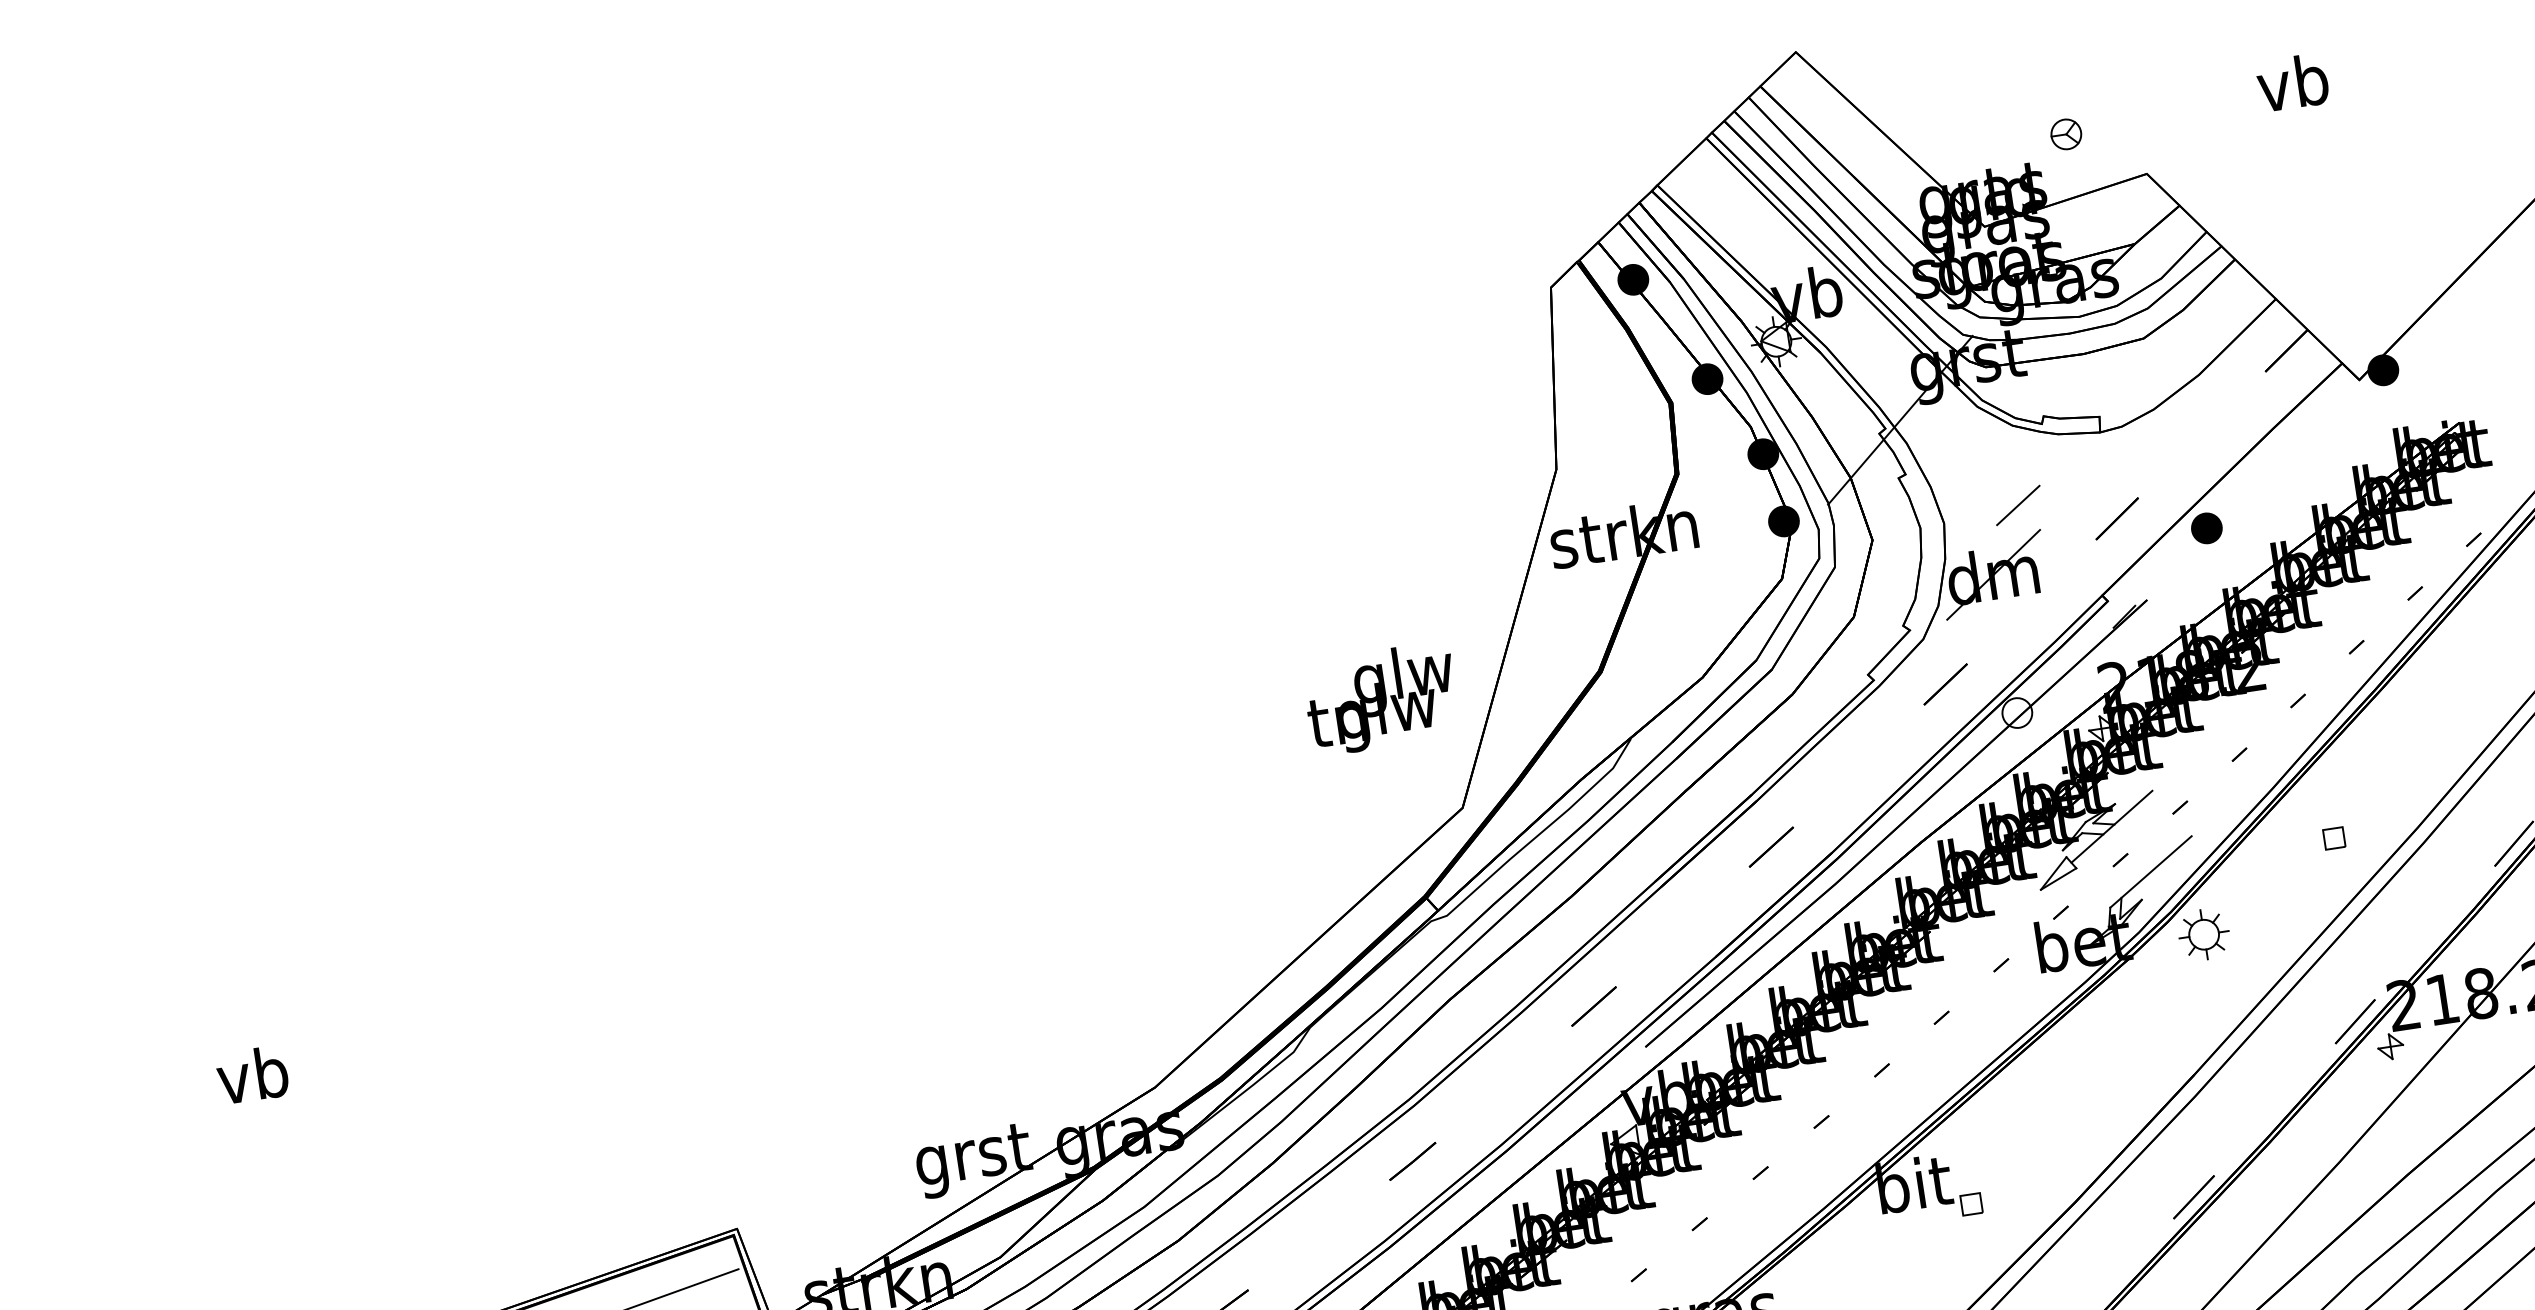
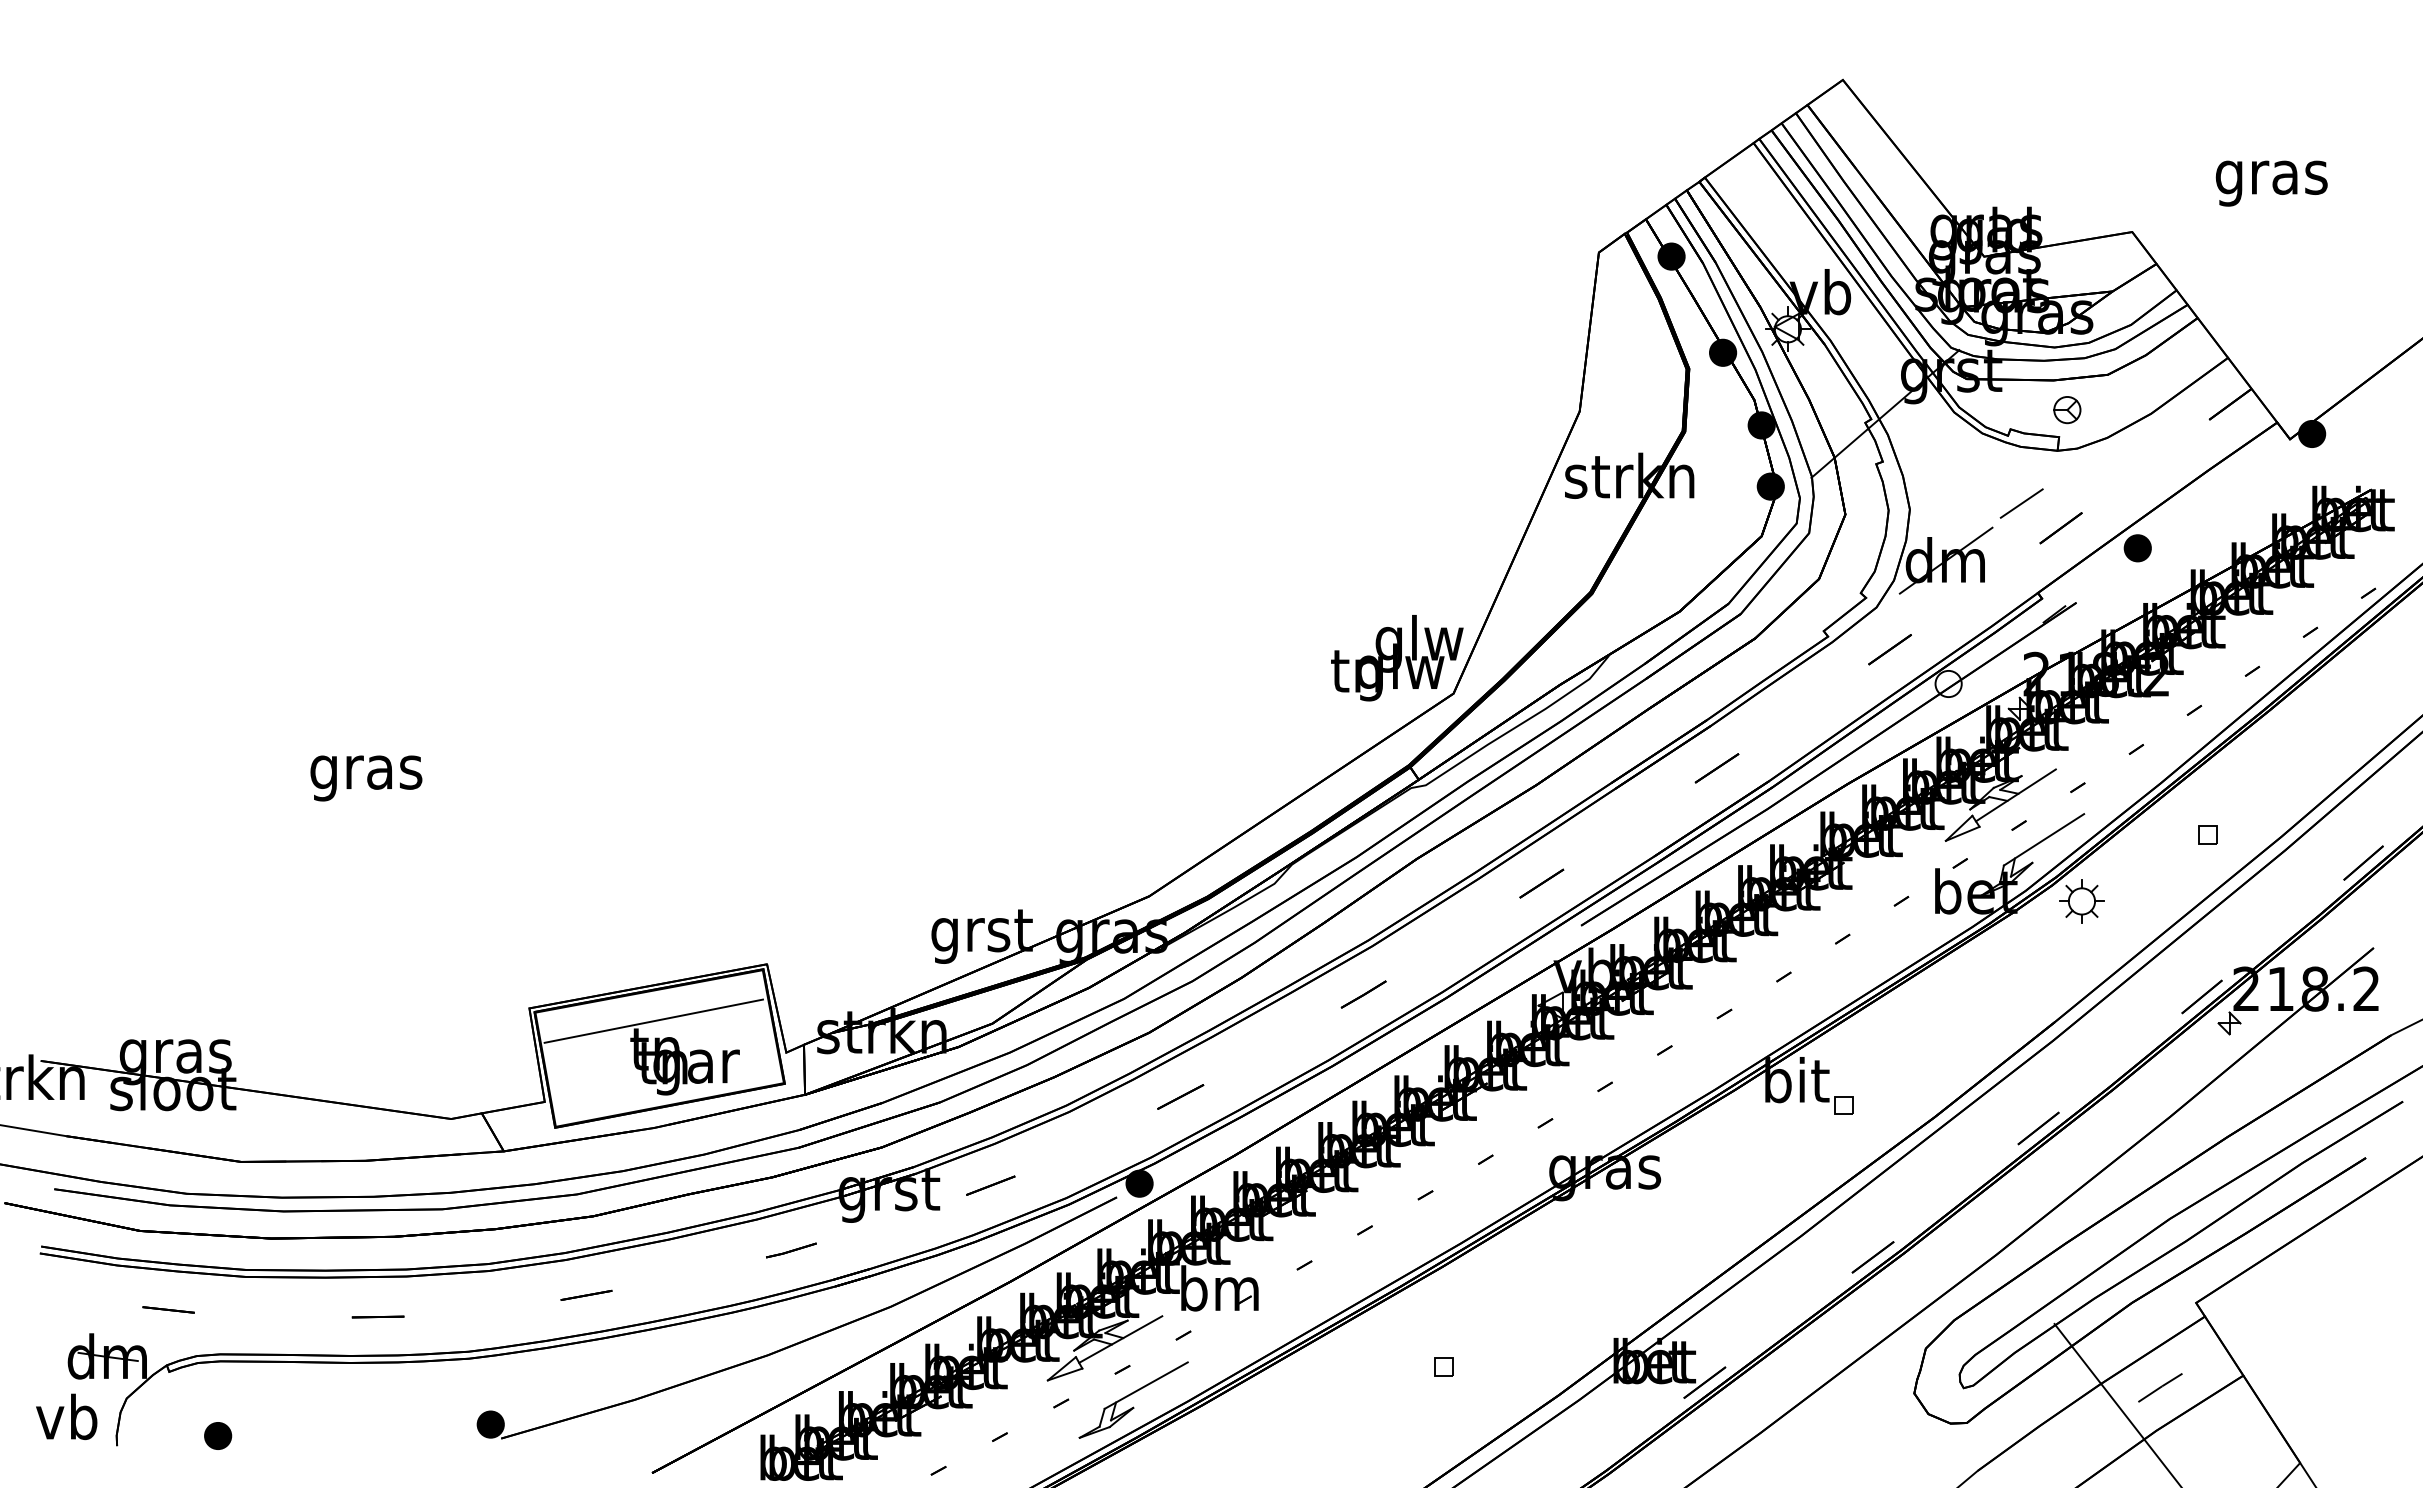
text: (2294, 88) -> (2271, 177), vb -> gras
part: (2066, 134) -> (2067, 410), moved
line: (2017, 505) -> (2021, 503), moved
text: (1381, 699) -> (1397, 658), moved
text: (254, 1081) -> (366, 772), vb -> gras

